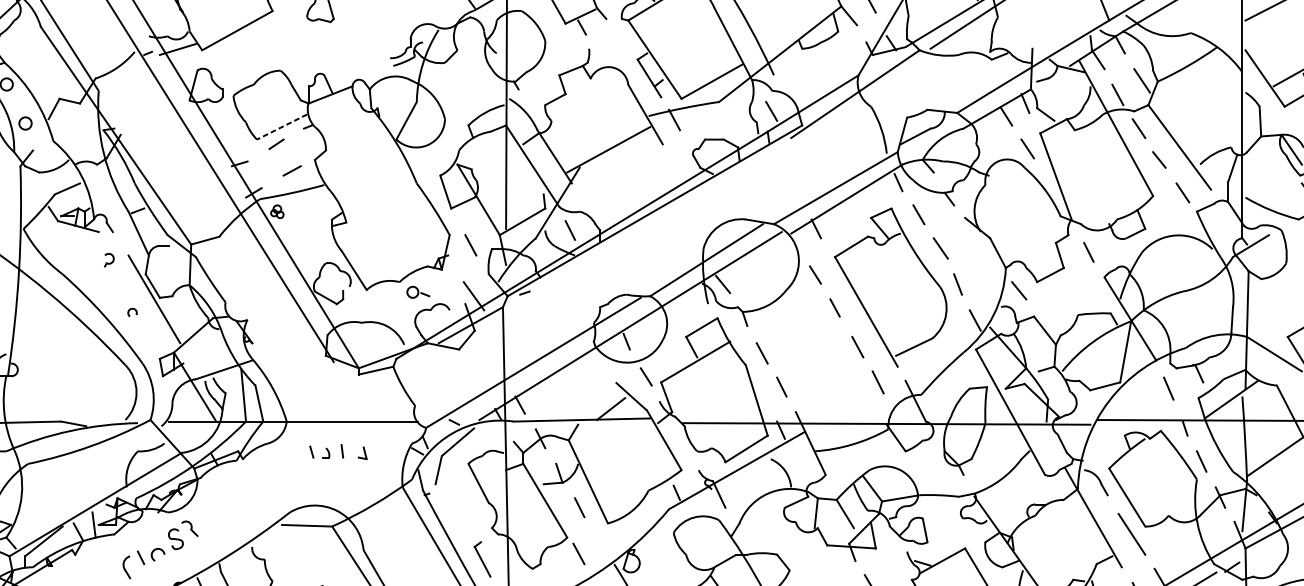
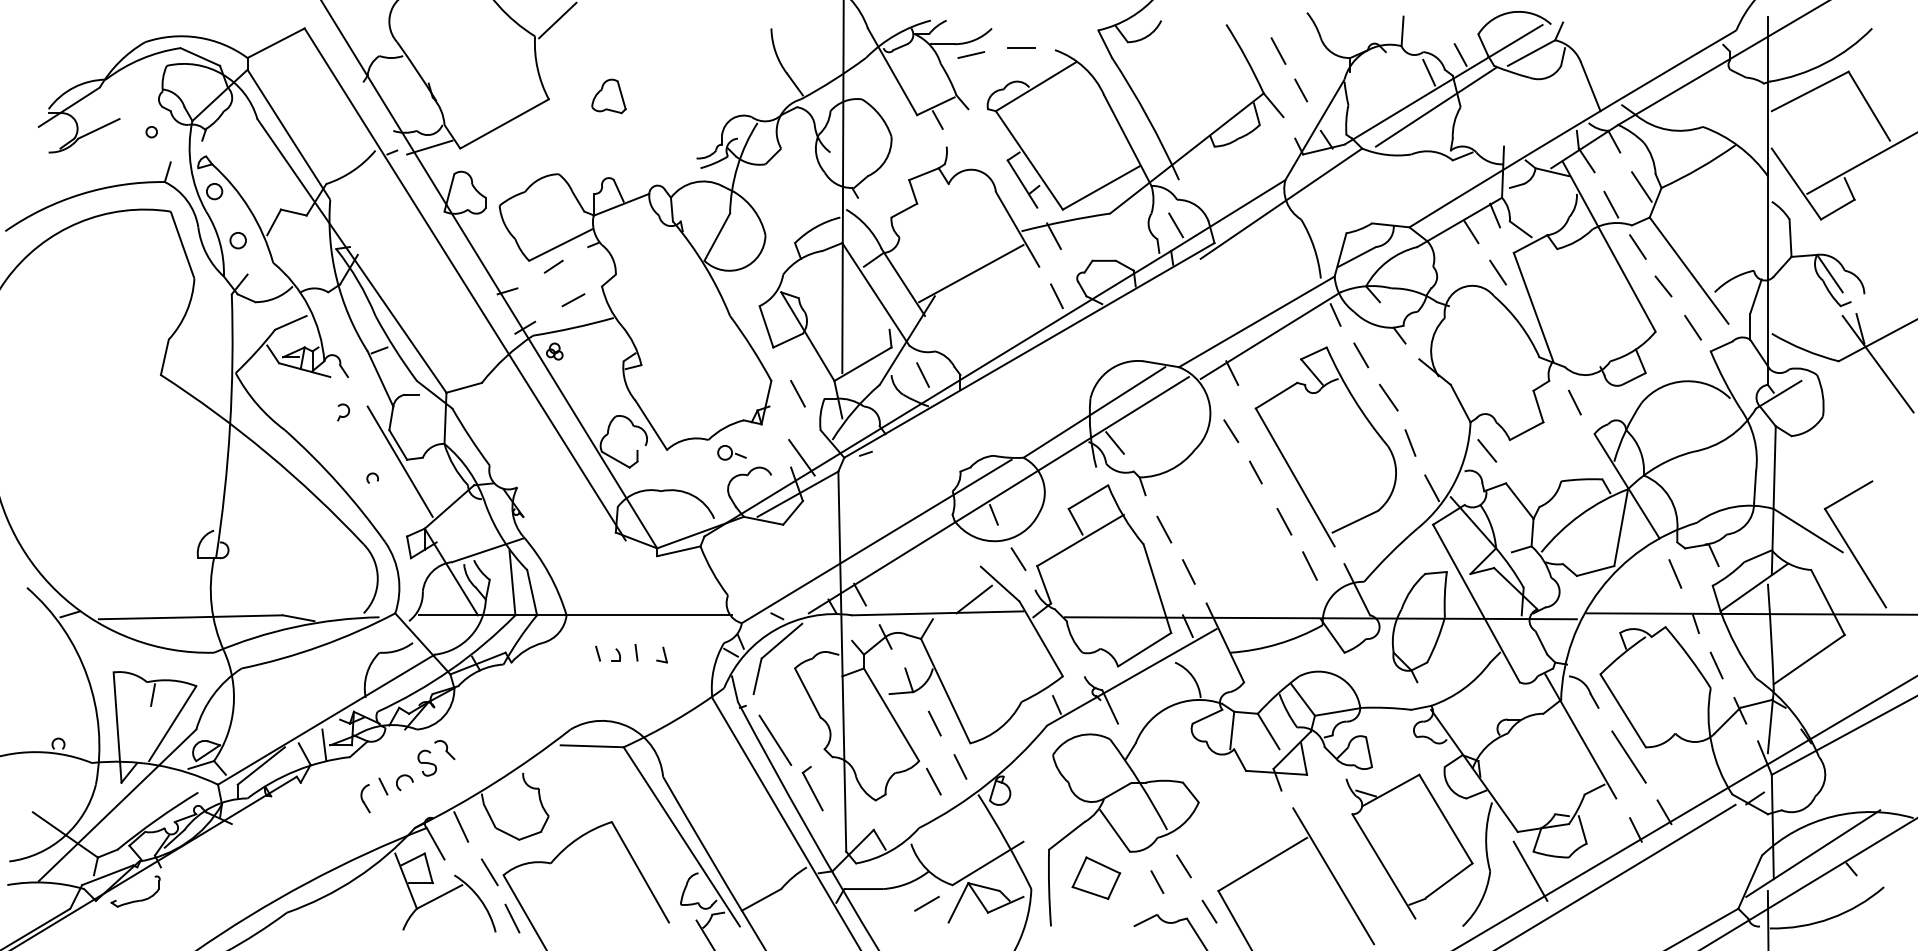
line: (281, 127) -> (560, 245), dashed -> solid
line: (676, 167) -> (1056, 296), added
line: (452, 520) -> (775, 739), added
line: (600, 541) -> (960, 766), added

